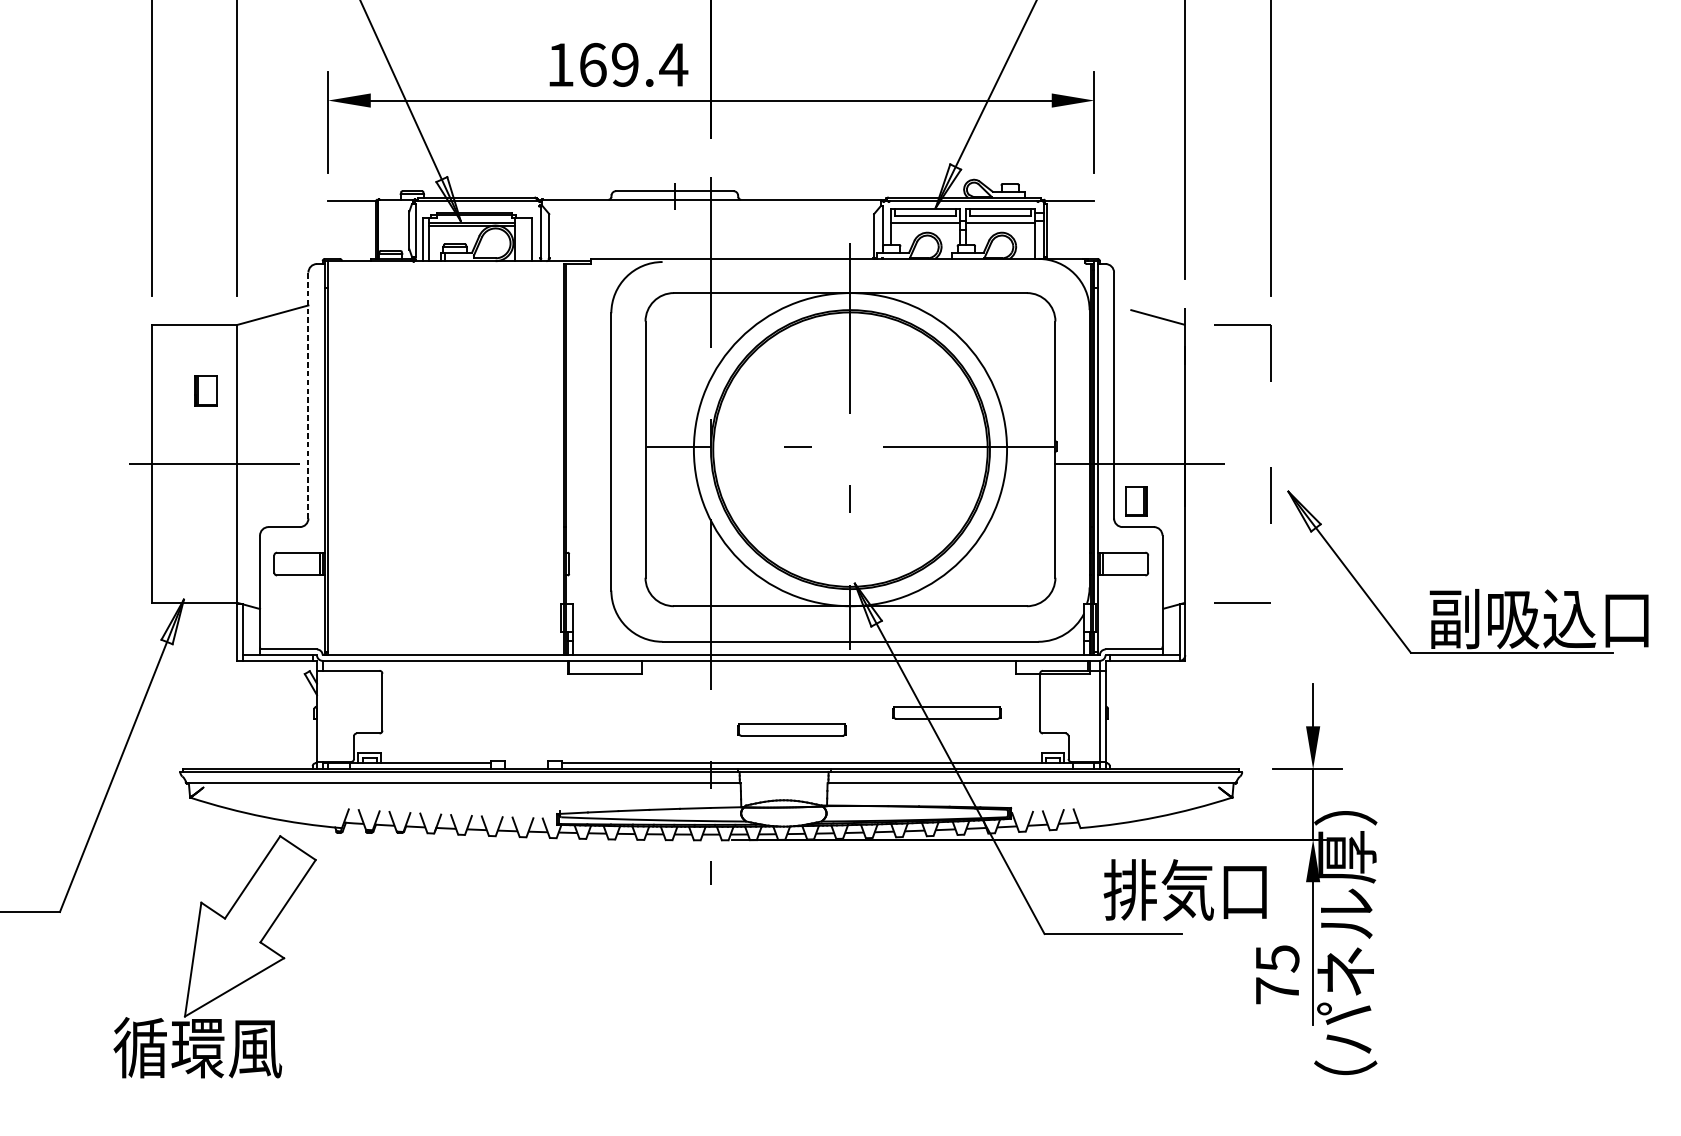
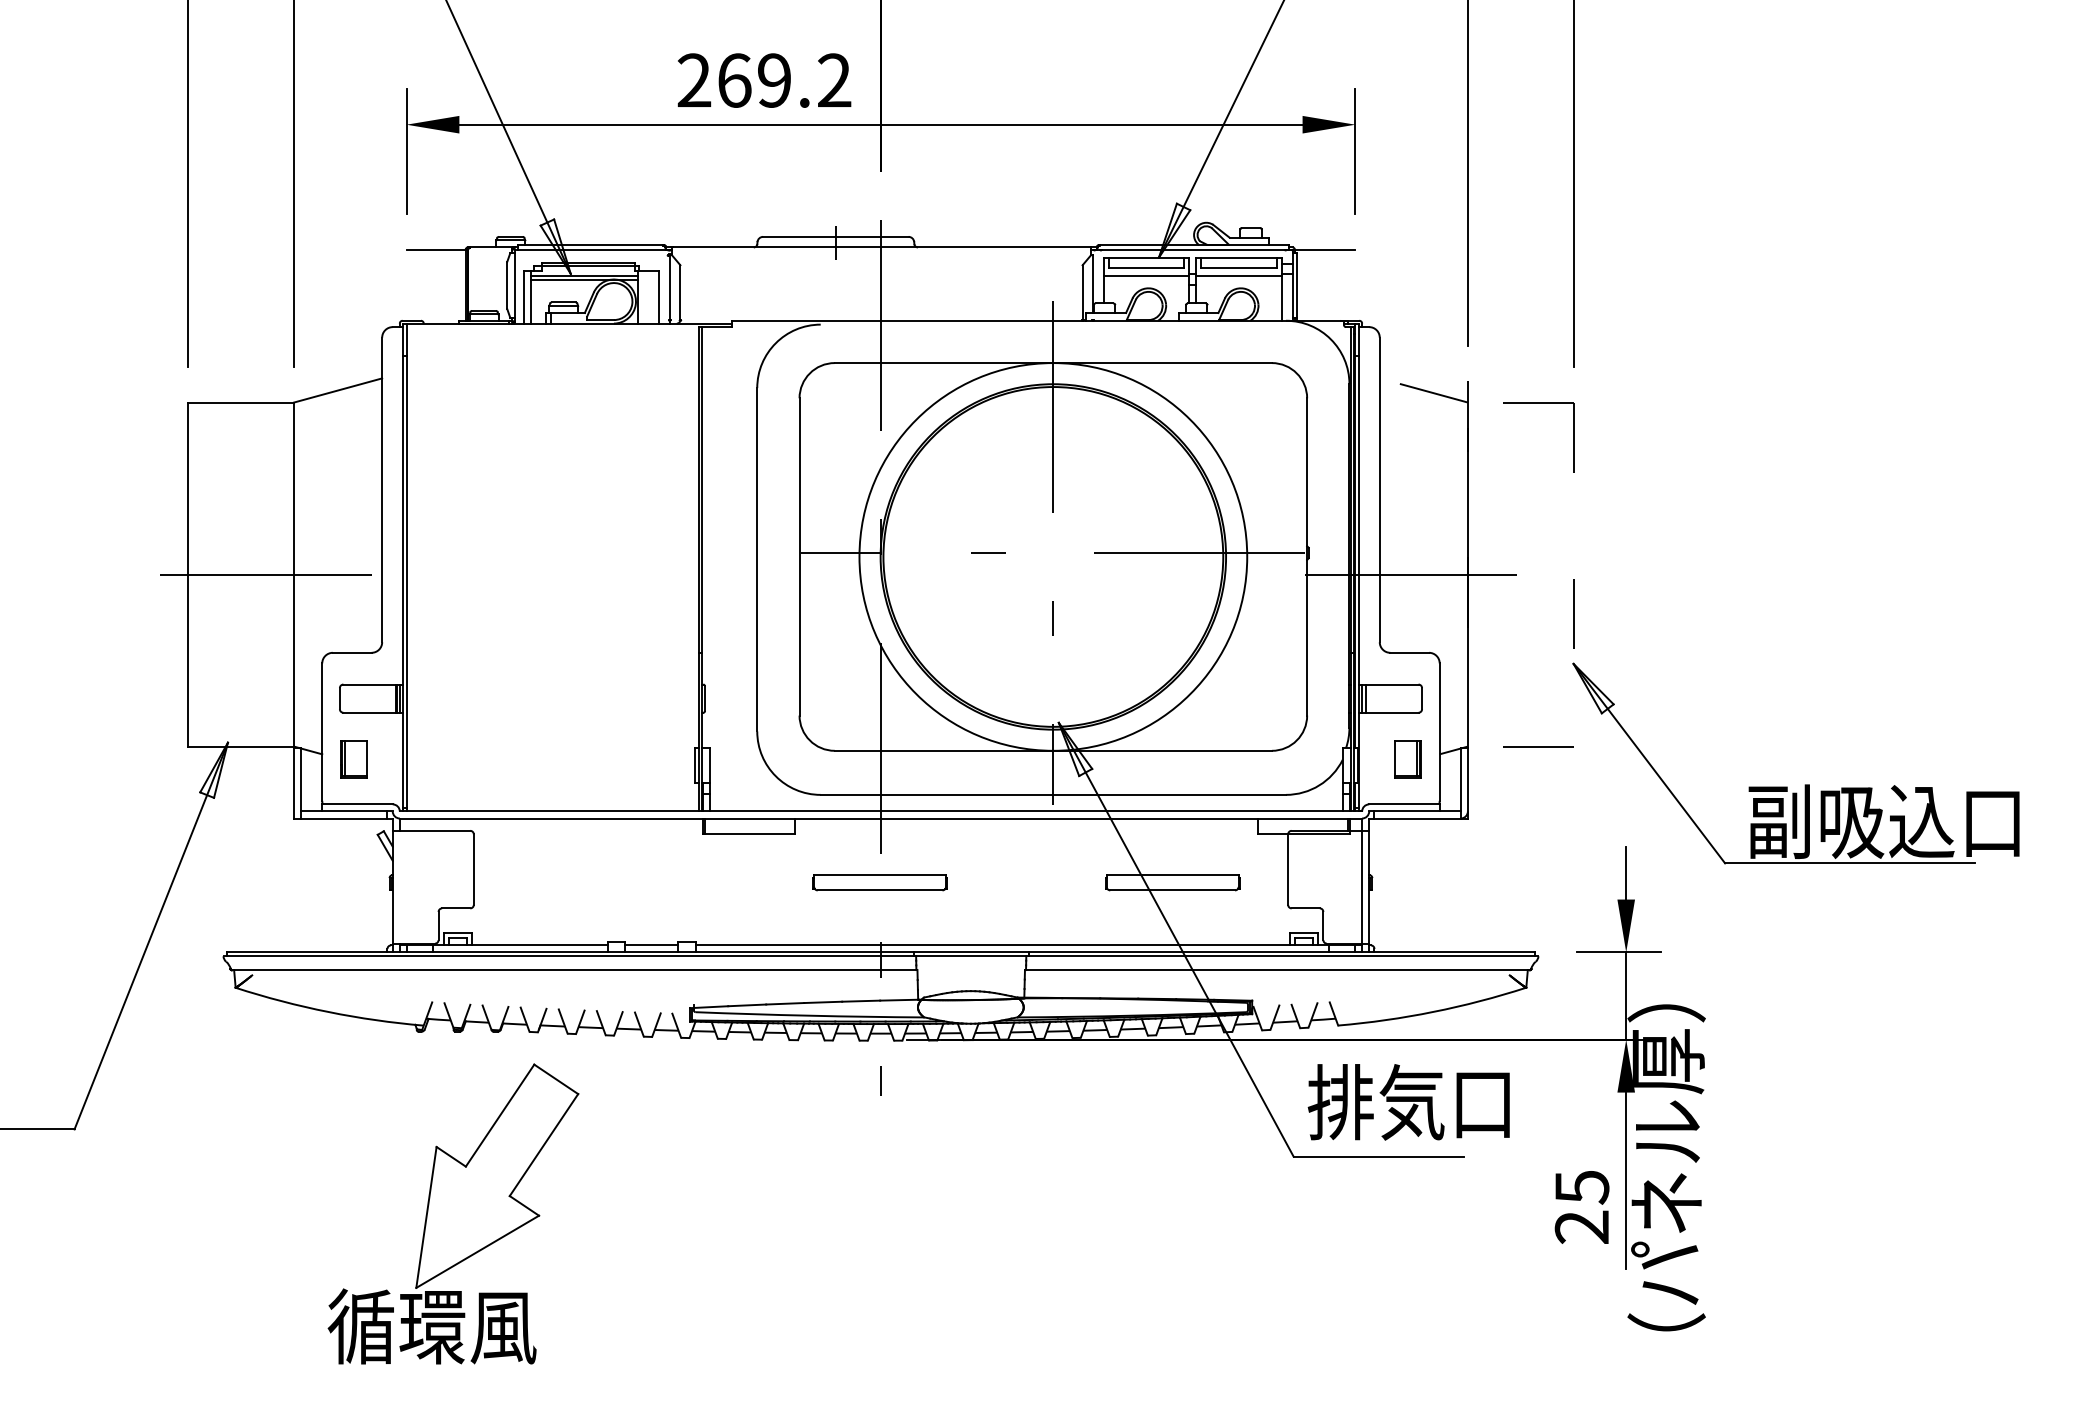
text: (617, 64) -> (764, 79), 169.4 -> 269.2
part: (205, 391) -> (353, 759), moved
line: (308, 395) -> (382, 489), dashed -> solid
part: (1136, 501) -> (1407, 759), moved
part: (1474, 588) -> (1804, 784), moved
part: (791, 729) -> (879, 882), moved
line: (525, 763) -> (651, 945), added
text: (1184, 890) -> (1408, 1102), moved
part: (215, 956) -> (453, 1213), moved
text: (1277, 990) -> (1581, 1226), 75 -> 25

